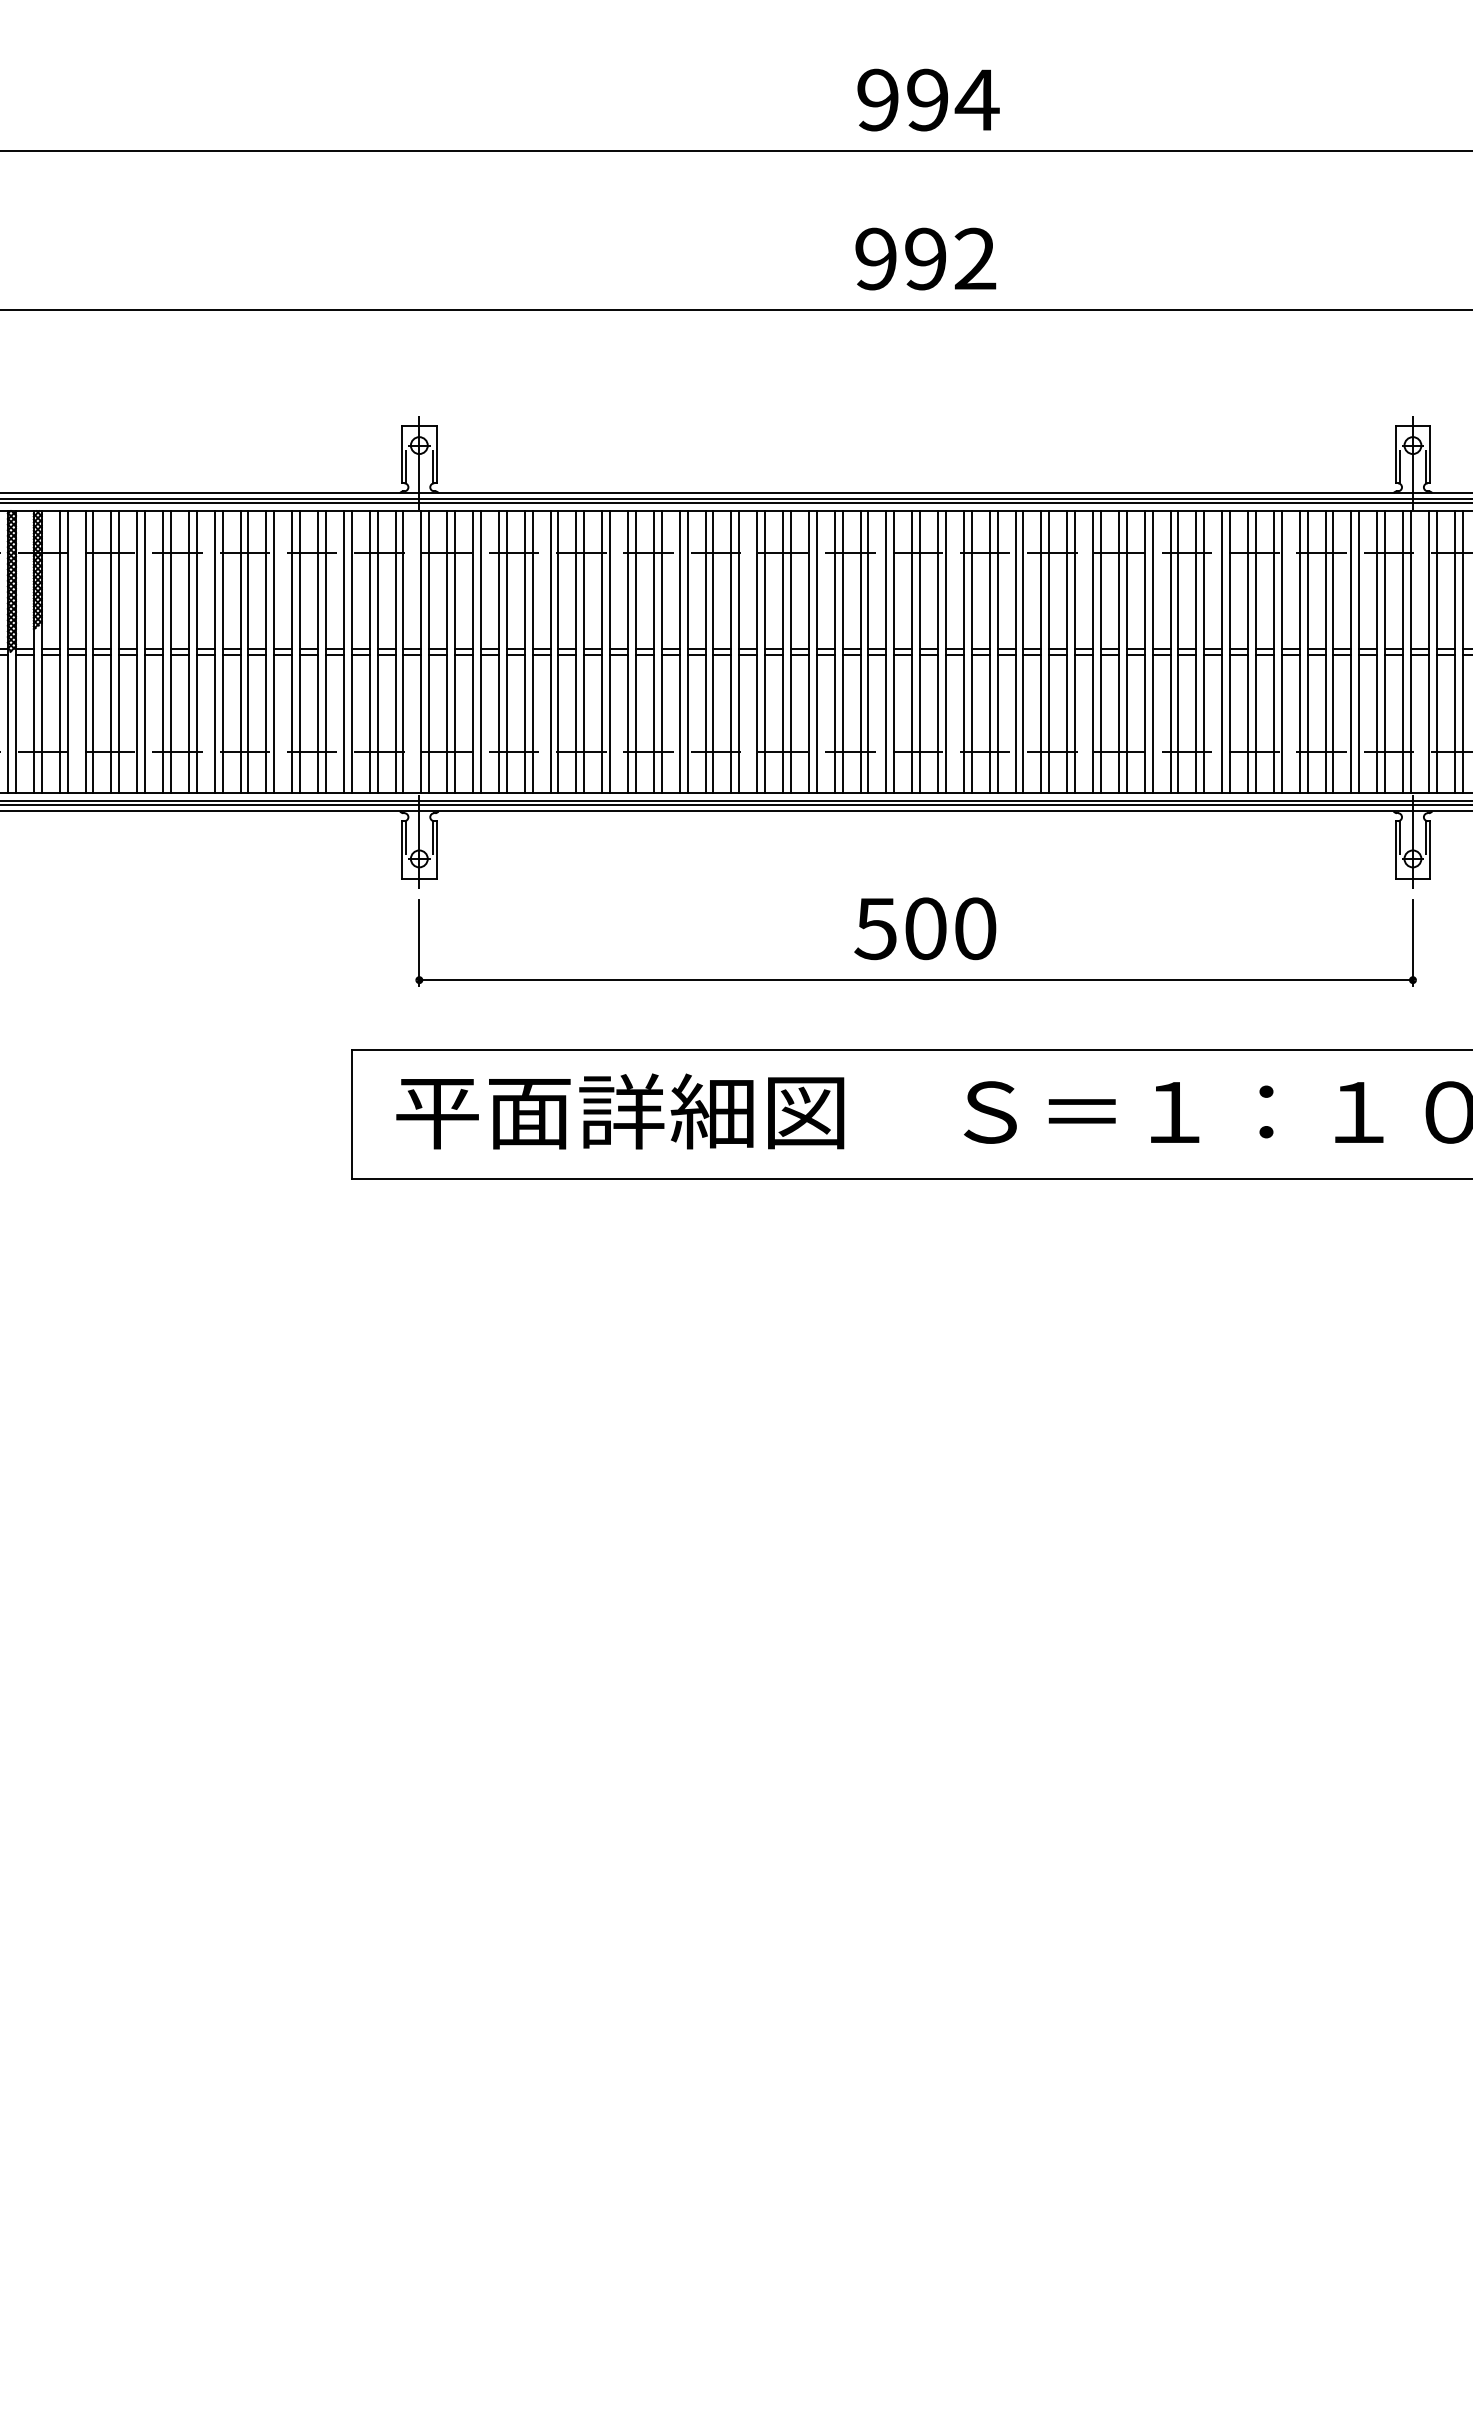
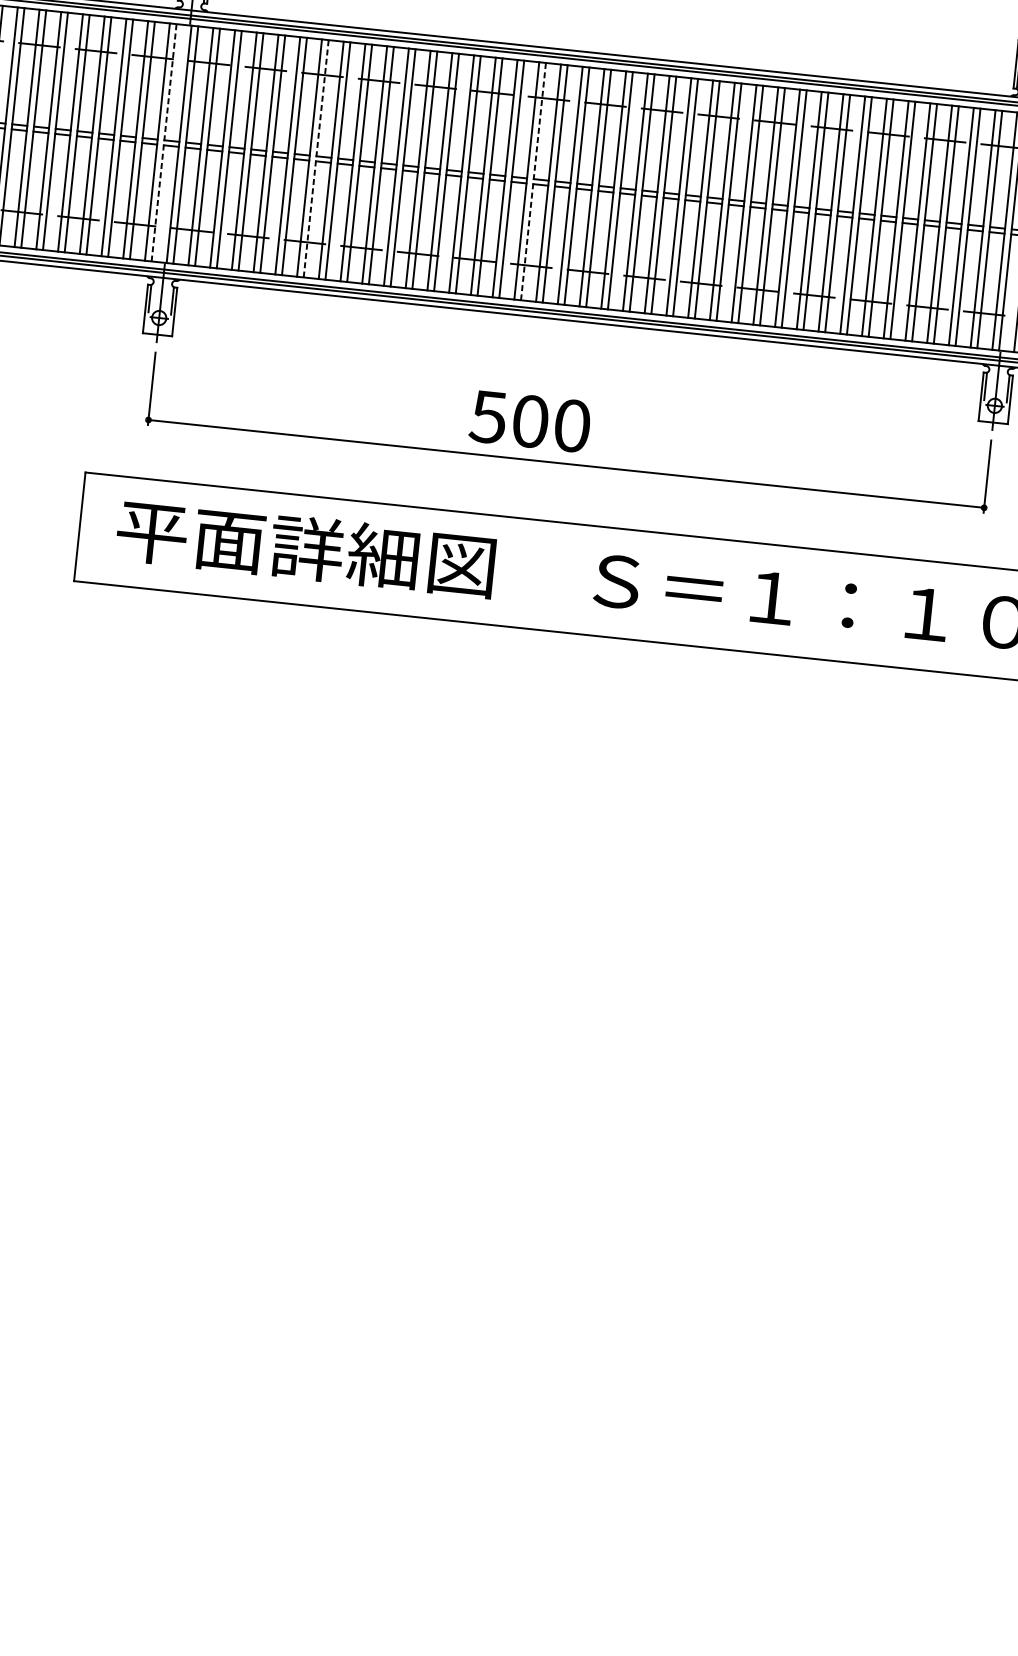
line: (403, 651) -> (164, 142), solid -> dashed
line: (584, 651) -> (316, 158), solid -> dashed
line: (842, 651) -> (533, 180), solid -> dashed
text: (925, 928) -> (530, 421), moved

